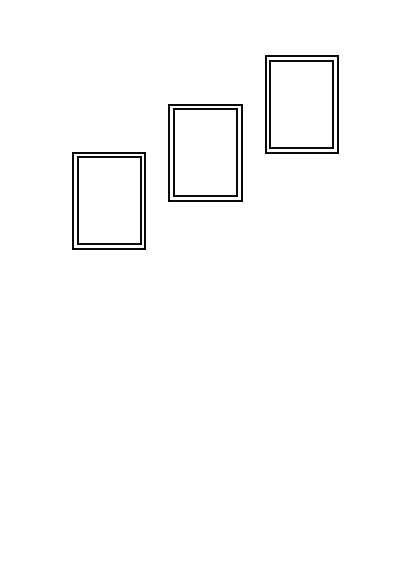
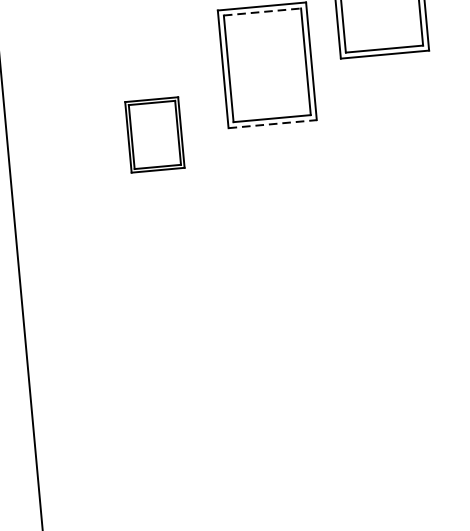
line: (205, 109) -> (262, 12), solid -> dashed
part: (108, 200) -> (154, 134), size x0.6
line: (205, 200) -> (272, 123), solid -> dashed

